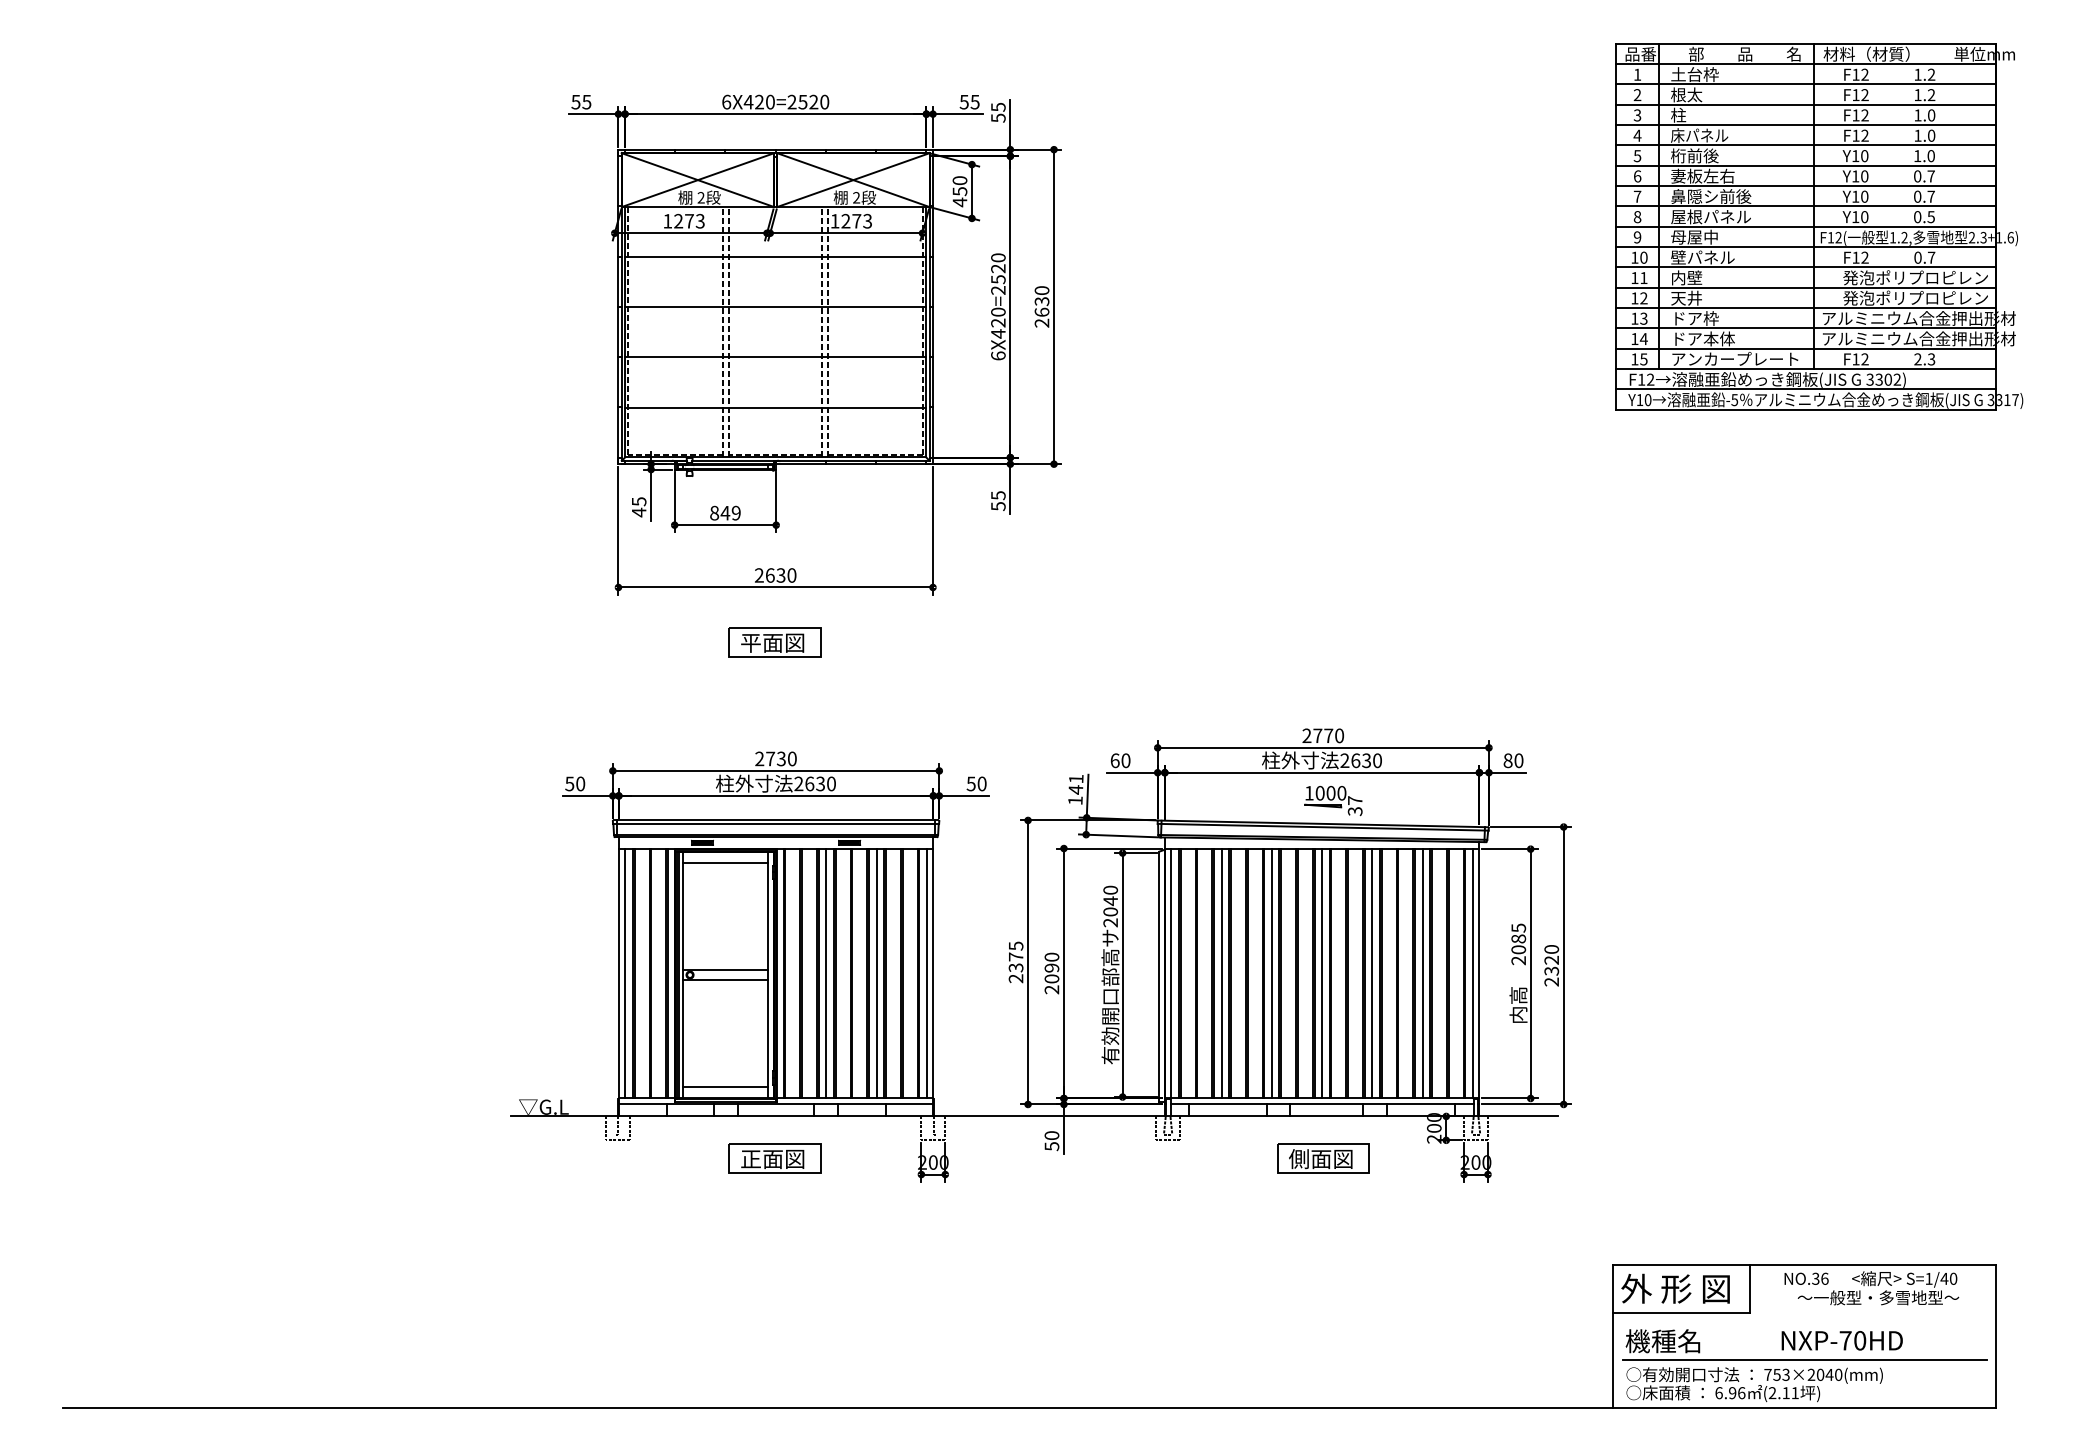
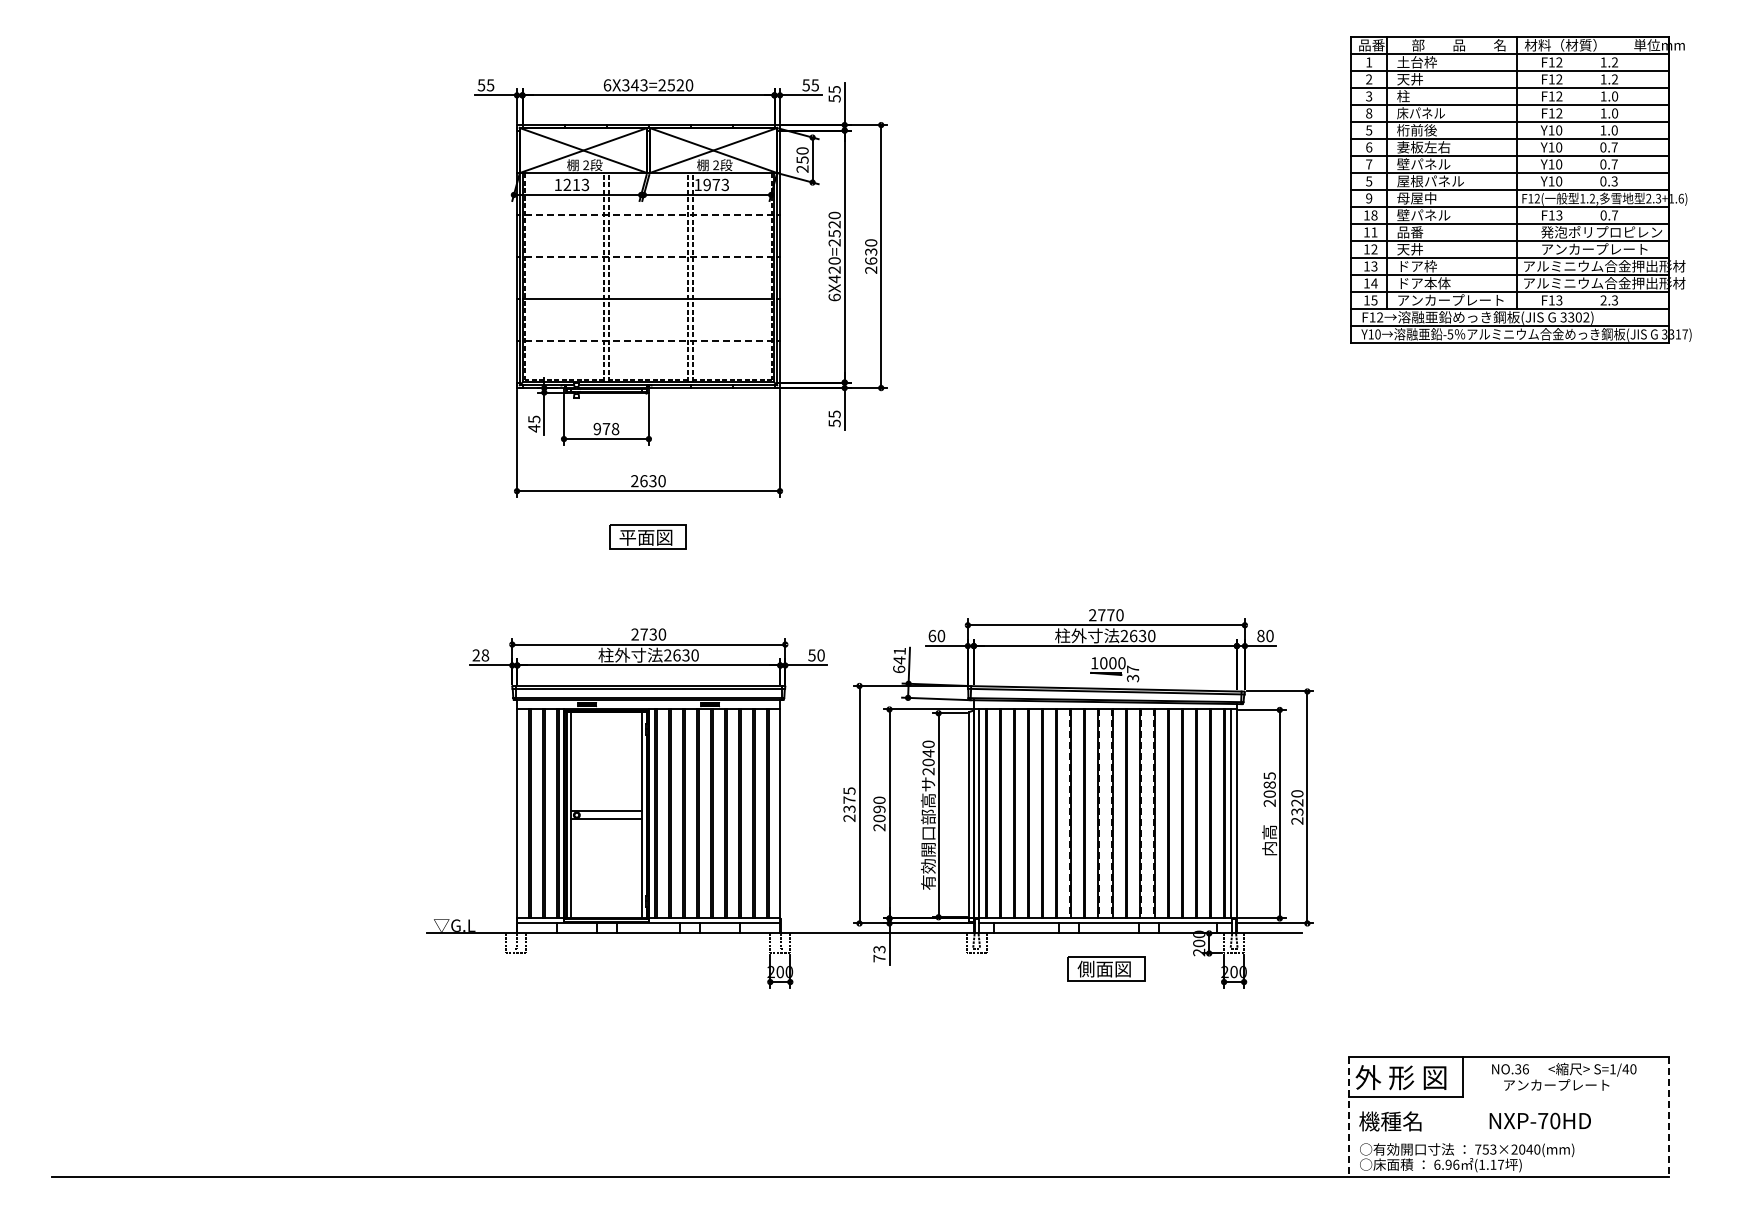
text: (1686, 95) -> (1410, 79), 根太 -> 天井
text: (758, 102) -> (634, 85), 6X420=2520 -> 6X343=2520
text: (1636, 135) -> (1368, 113), 4 -> 8
text: (1710, 196) -> (1430, 164), 鼻隠シ前後 -> 壁パネル
text: (959, 202) -> (802, 169), 450 -> 250
text: (1930, 215) -> (1614, 180), 0.5 -> 0.3
text: (1637, 217) -> (1369, 181), 8 -> 5
text: (689, 220) -> (576, 184), 1273 -> 1213
text: (845, 221) -> (706, 185), 1273 -> 1973
line: (775, 256) -> (648, 214), solid -> dashed
text: (1643, 257) -> (1374, 215), 10 -> 18
text: (1865, 257) -> (1559, 215), F12 -> F13
text: (1686, 278) -> (1410, 232), 内壁 -> 品番
text: (1915, 298) -> (1601, 249), 発泡ポリプロピレン -> アンカープレート
line: (775, 306) -> (648, 256), solid -> dashed
text: (1865, 359) -> (1559, 300), F12 -> F13
line: (775, 407) -> (648, 340), solid -> dashed
text: (725, 513) -> (606, 429), 849 -> 978
text: (574, 784) -> (480, 655), 50 -> 28
text: (1075, 799) -> (899, 668), 141 -> 641
line: (725, 862) -> (606, 721), removed
line: (625, 972) -> (522, 813), removed
line: (825, 972) -> (690, 813), removed
line: (876, 972) -> (732, 813), removed
line: (926, 972) -> (774, 813), removed
line: (1221, 972) -> (1021, 813), removed
line: (1272, 972) -> (1063, 813), removed
line: (1322, 972) -> (1105, 813), removed
line: (1372, 972) -> (1147, 813), removed
line: (1422, 972) -> (1189, 813), removed
line: (1279, 974) -> (1069, 814), solid -> dashed
line: (1315, 974) -> (1099, 814), solid -> dashed
line: (1329, 974) -> (1111, 814), solid -> dashed
line: (1365, 974) -> (1141, 814), solid -> dashed
line: (1379, 974) -> (1153, 814), solid -> dashed
line: (725, 1087) -> (606, 909), removed
text: (1051, 1140) -> (879, 953), 50 -> 73
part: (774, 1158) -> (647, 968), removed
text: (1878, 1298) -> (1570, 1085), ～一般型・多雪地型～ -> アンカープレート
line: (1614, 1336) -> (1349, 1117), solid -> dashed
line: (1996, 1336) -> (1669, 1117), solid -> dashed
line: (1805, 1360) -> (1509, 1137), removed
text: (1783, 1392) -> (1491, 1164), (2.11 -> (1.17

